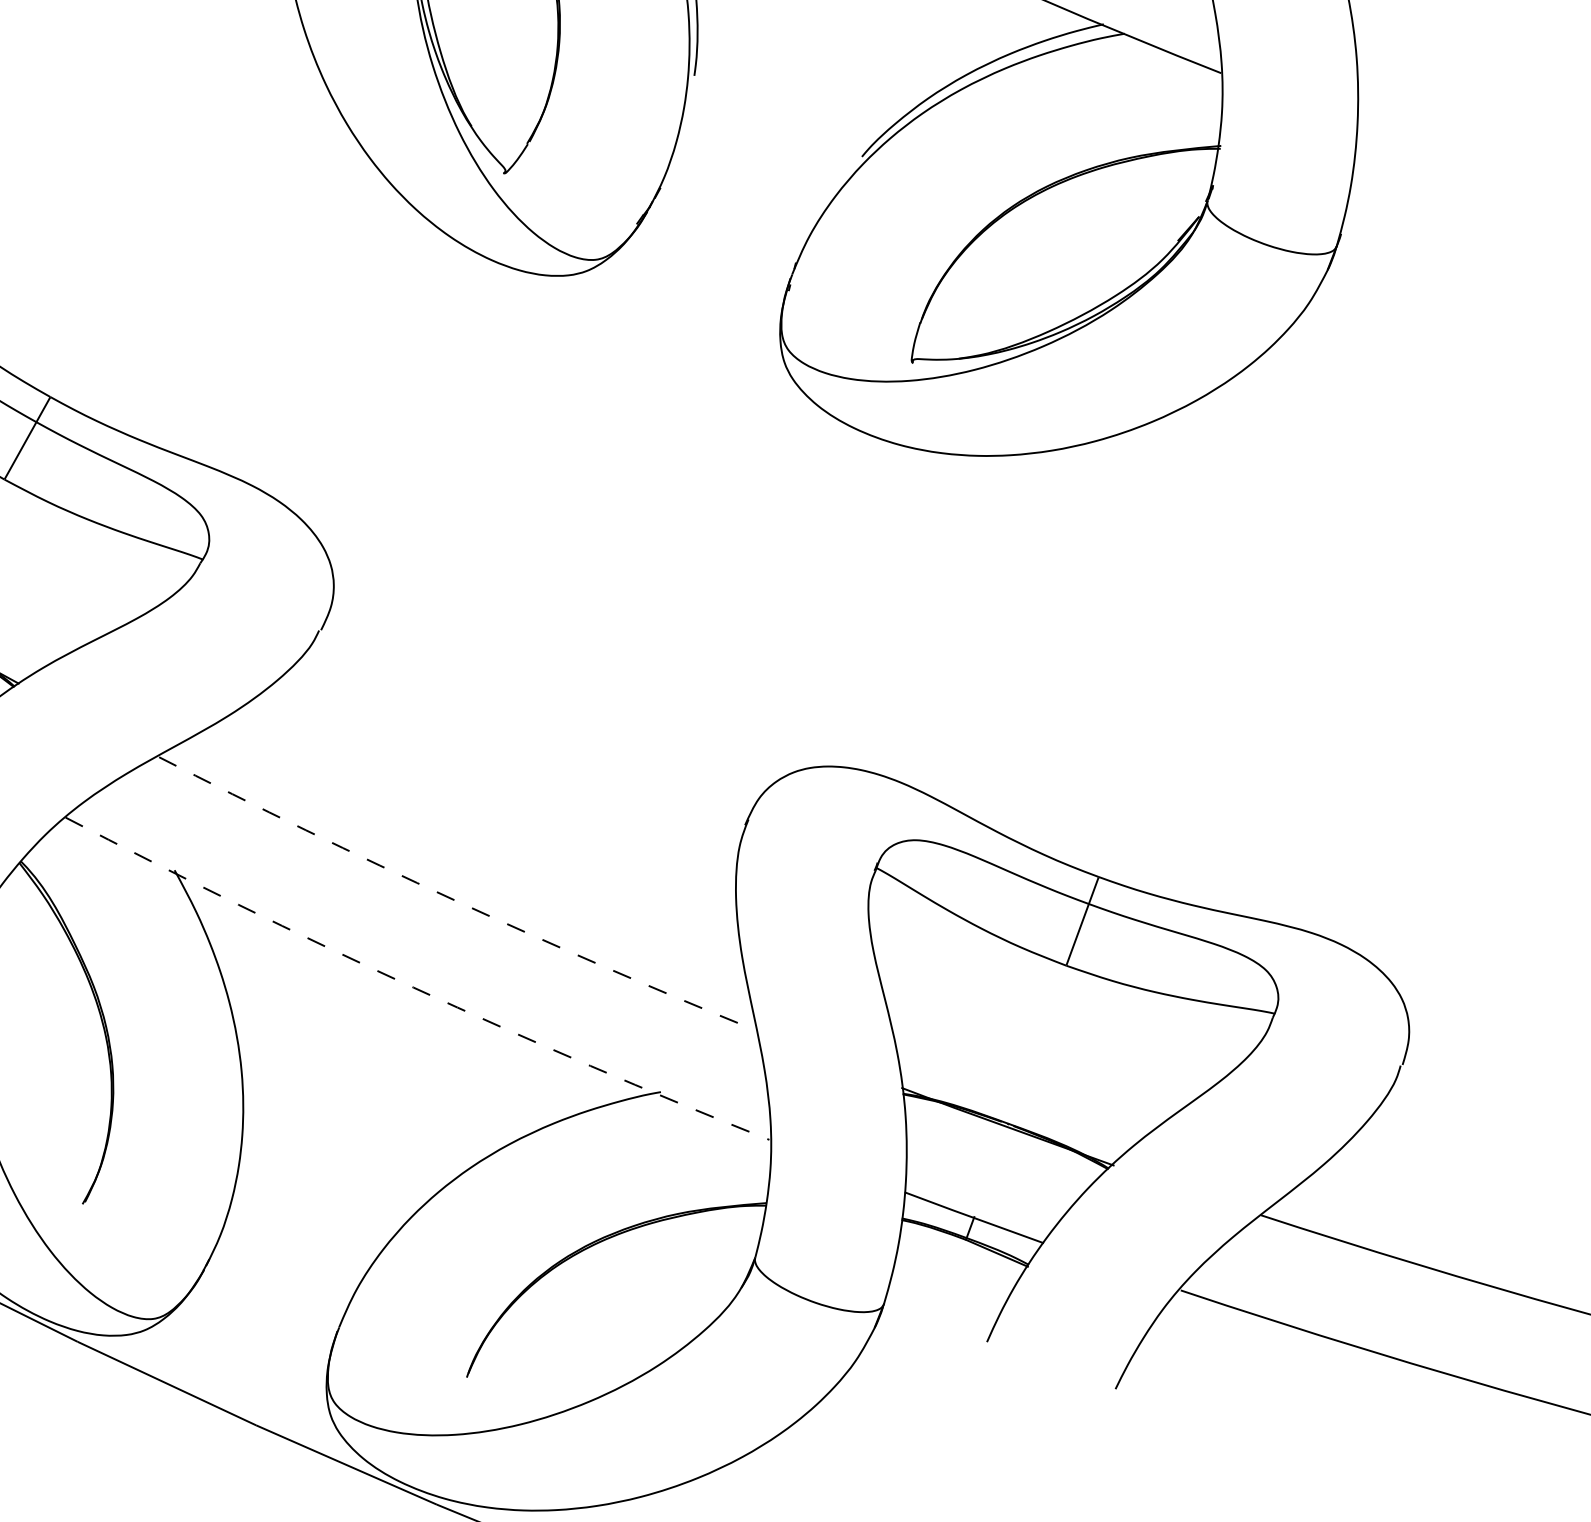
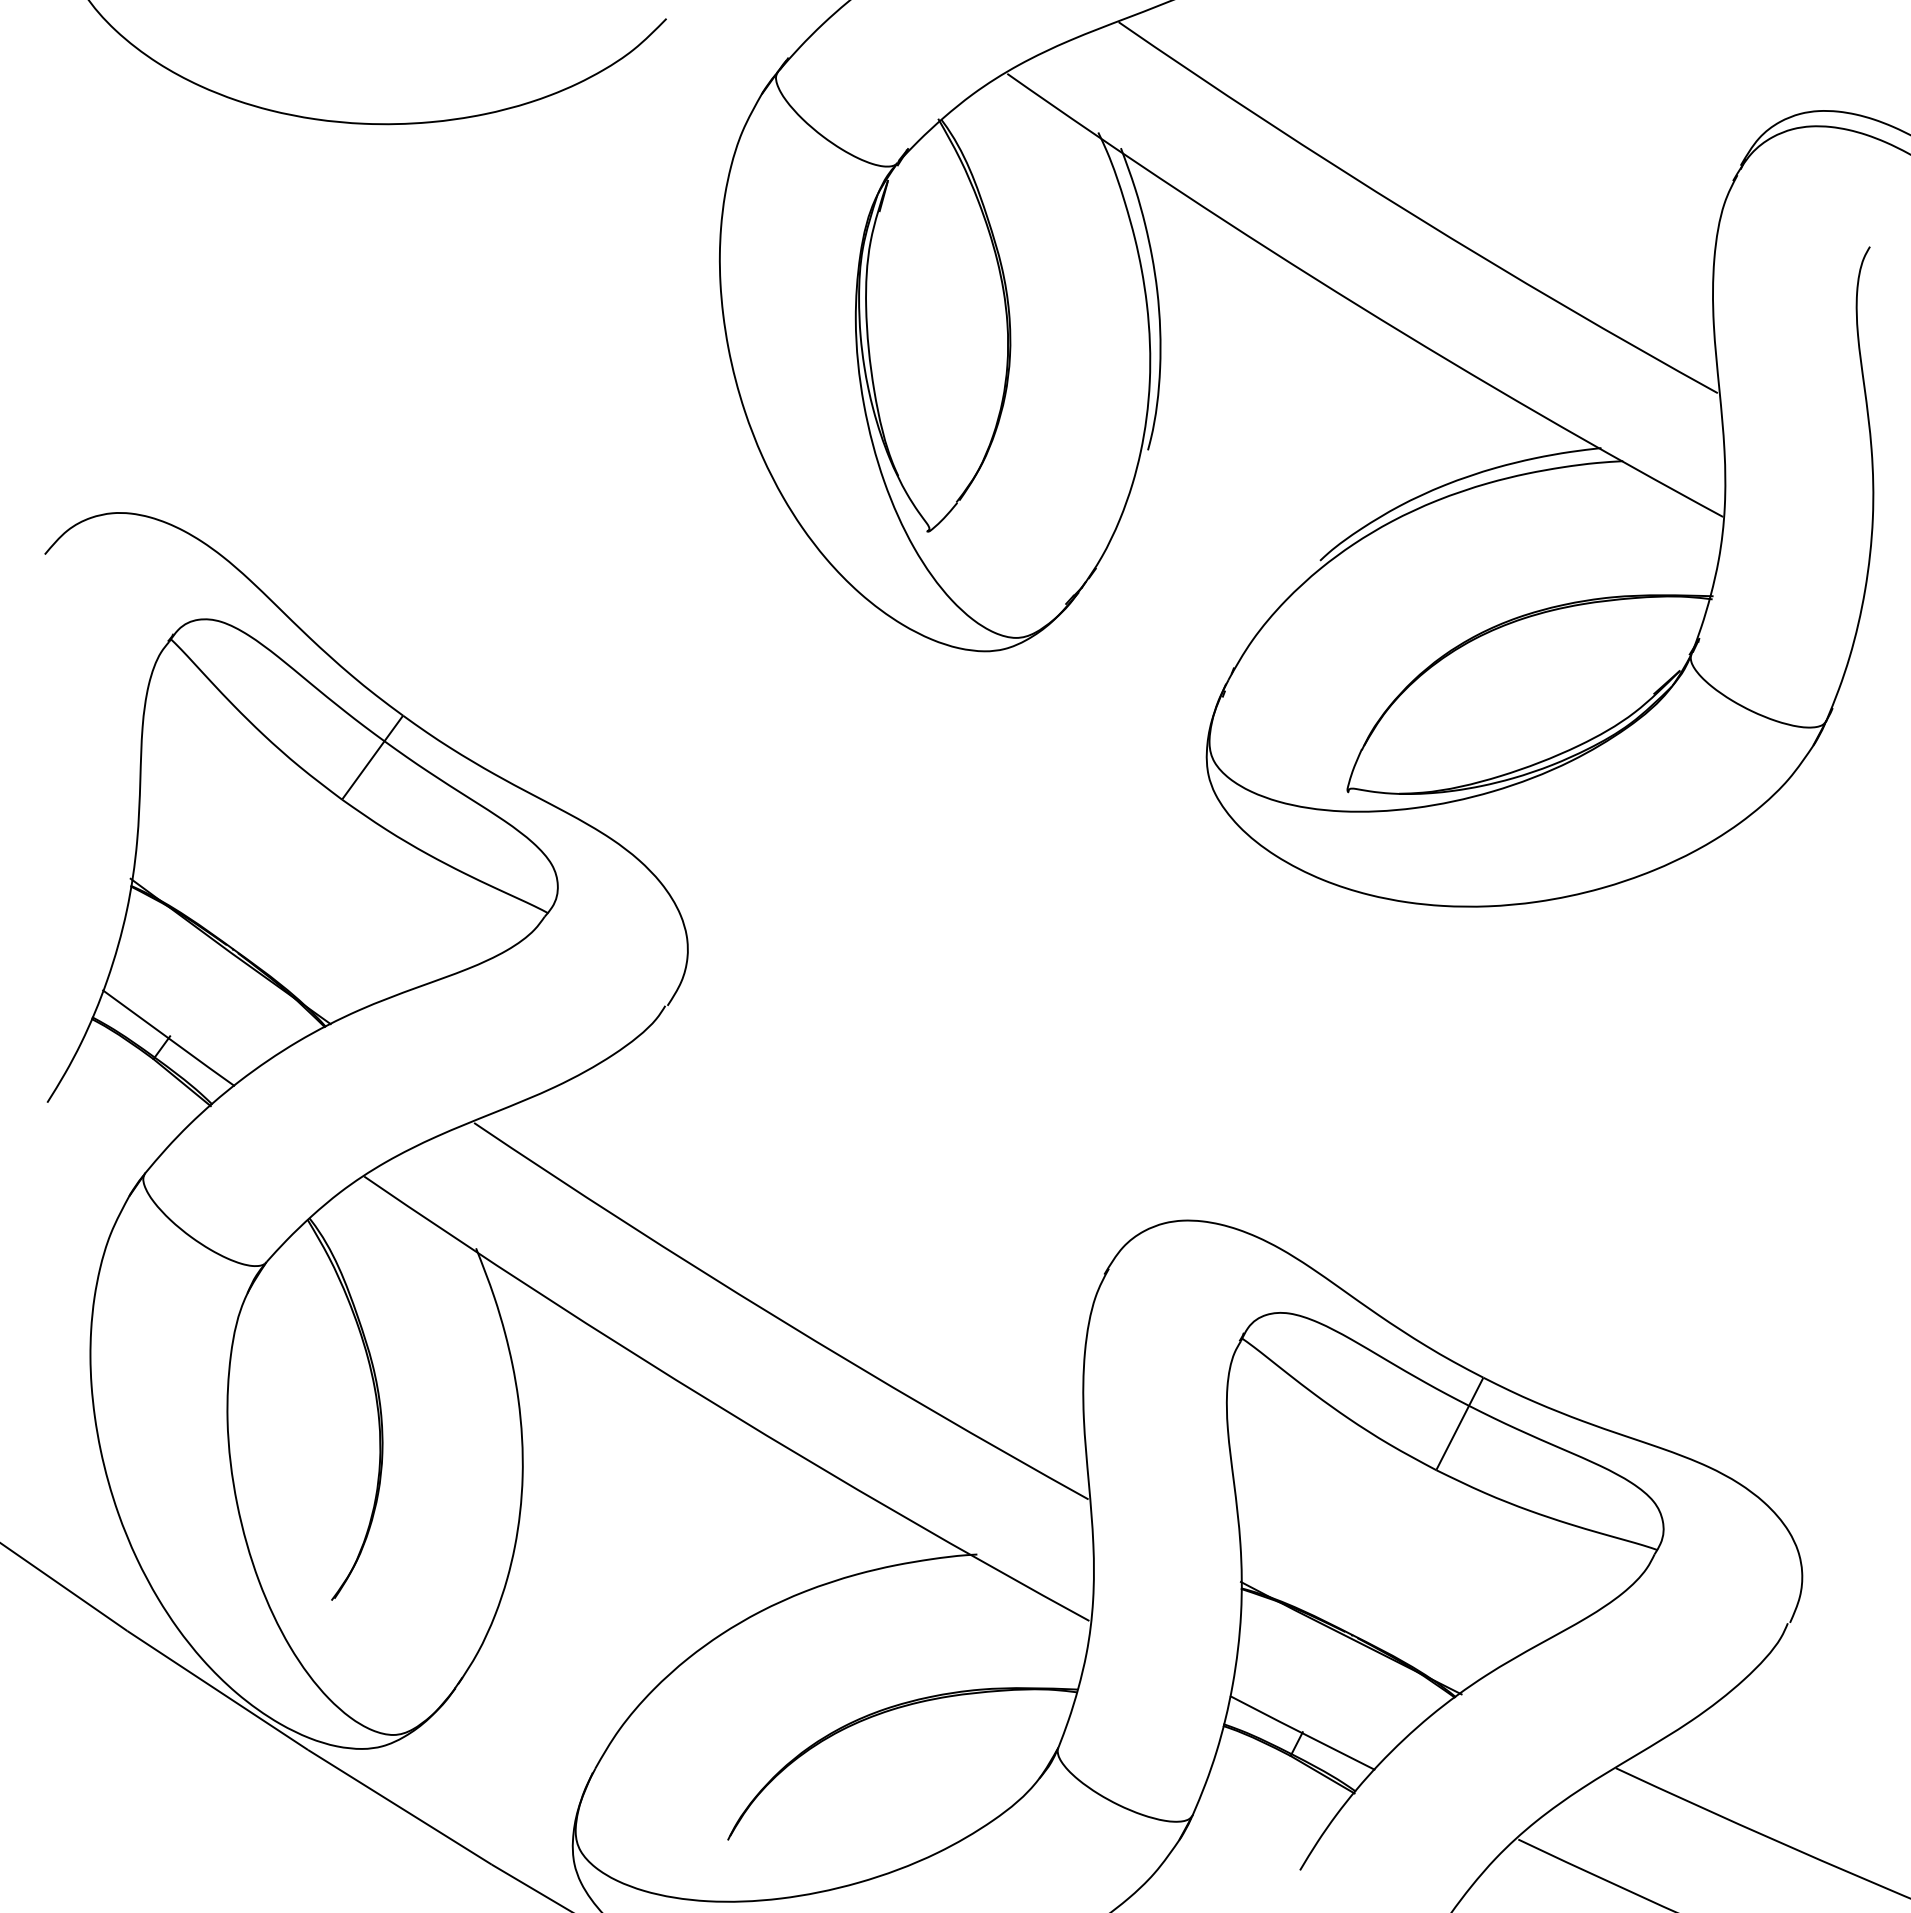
arc: (454, 899) -> (777, 1317), dashed -> solid
arc: (413, 987) -> (721, 1407), dashed -> solid

